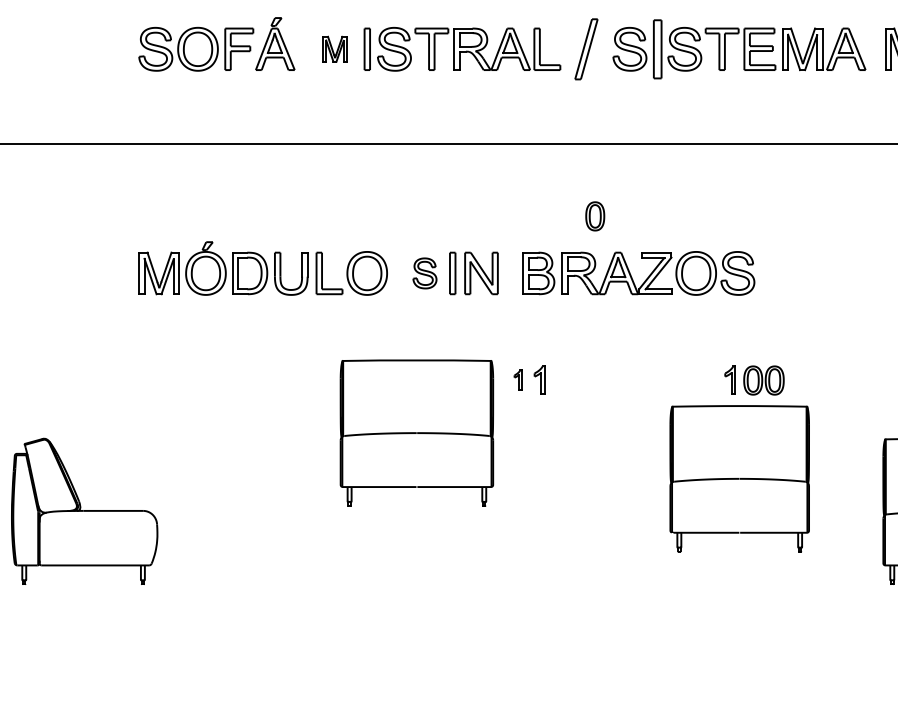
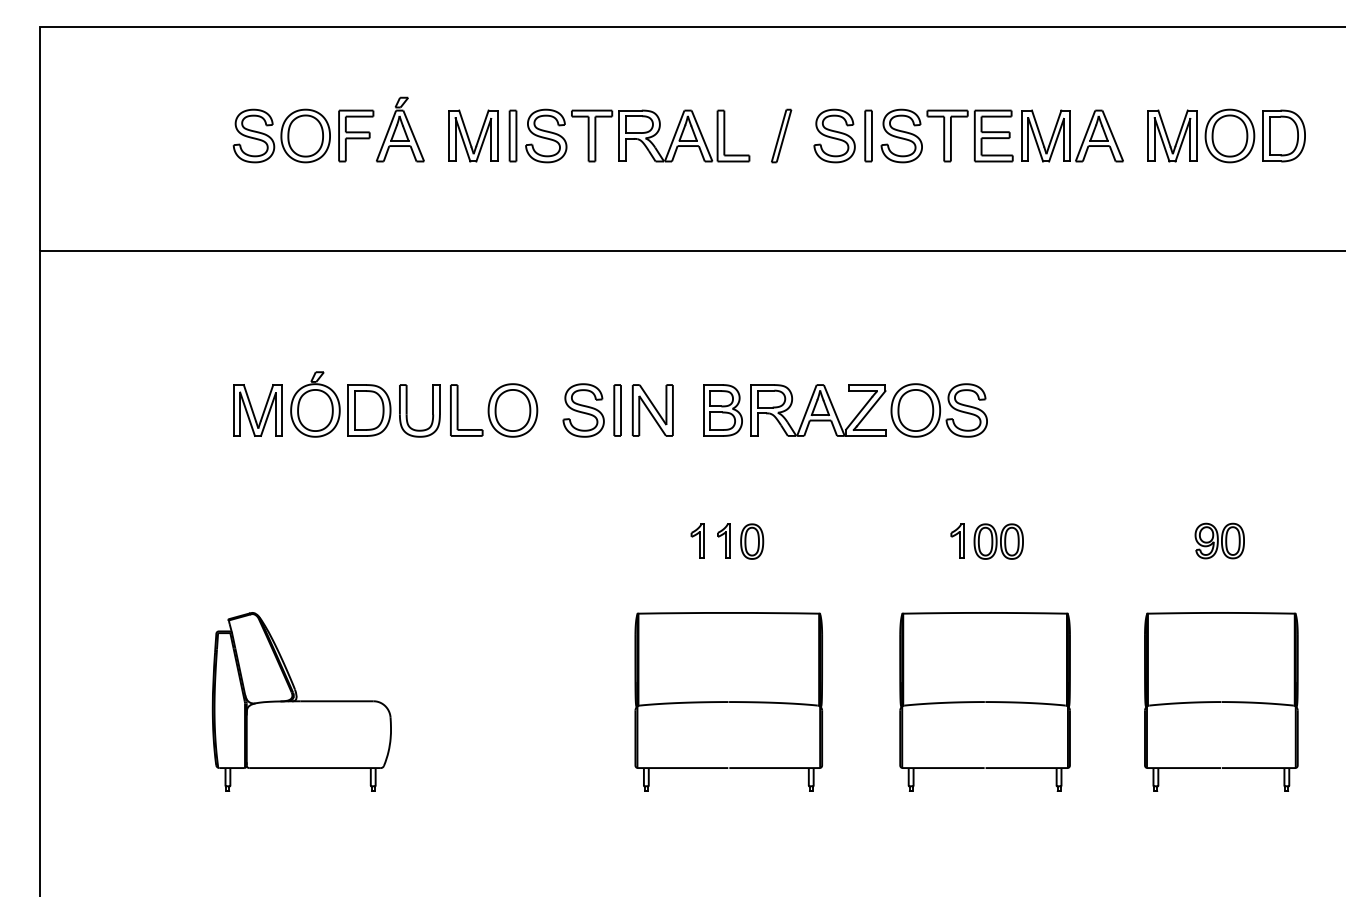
part: (335, 48) -> (473, 135), size x1.67
part: (586, 48) -> (781, 135), size x0.71
part: (657, 48) -> (868, 135), size x0.71
part: (595, 216) -> (752, 541), moved
part: (424, 273) -> (583, 410), size x1.43
part: (517, 379) -> (697, 540), size x1.43
part: (416, 432) -> (728, 701), moved
part: (739, 478) -> (984, 701), moved
part: (84, 511) -> (301, 701), moved

